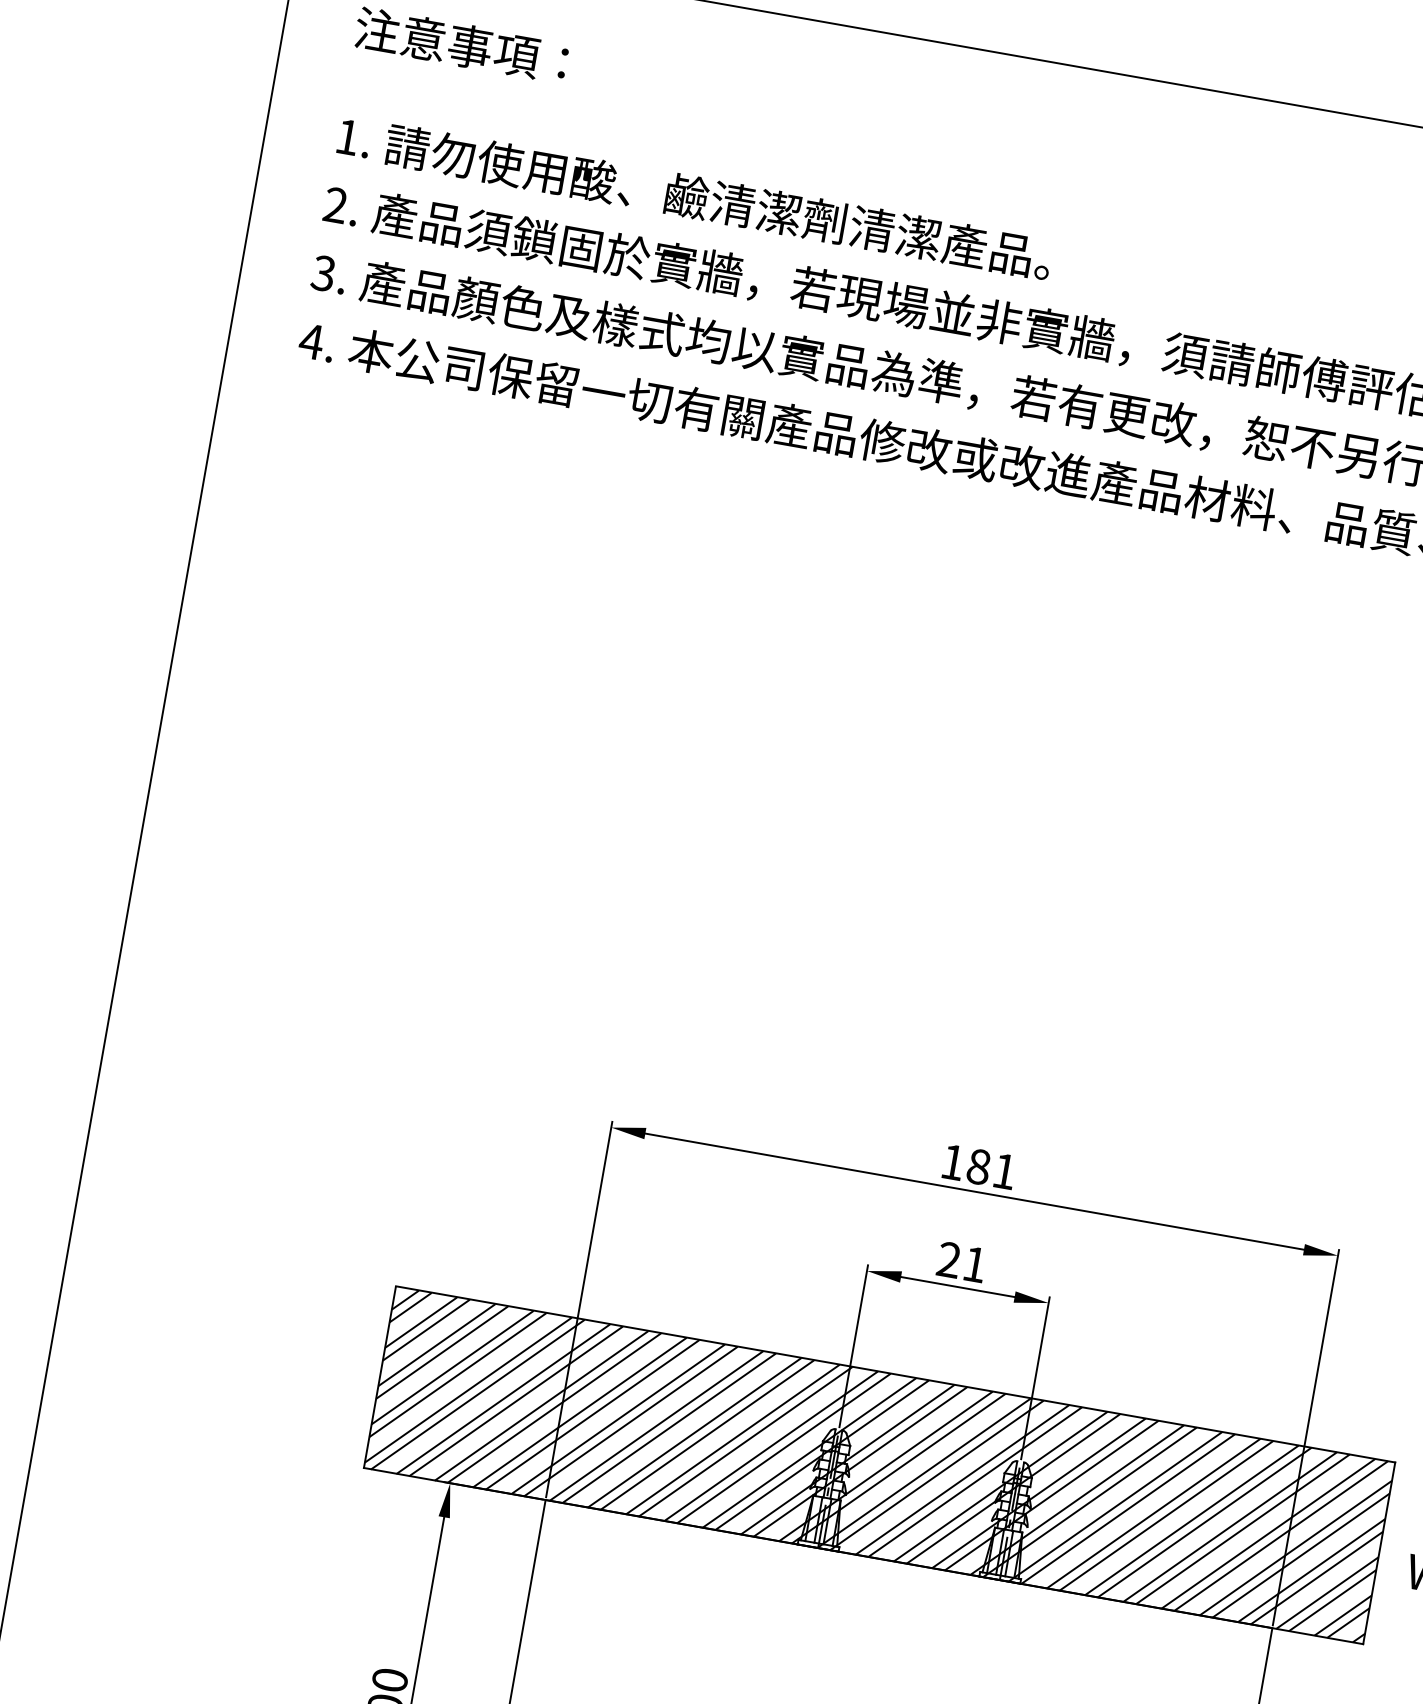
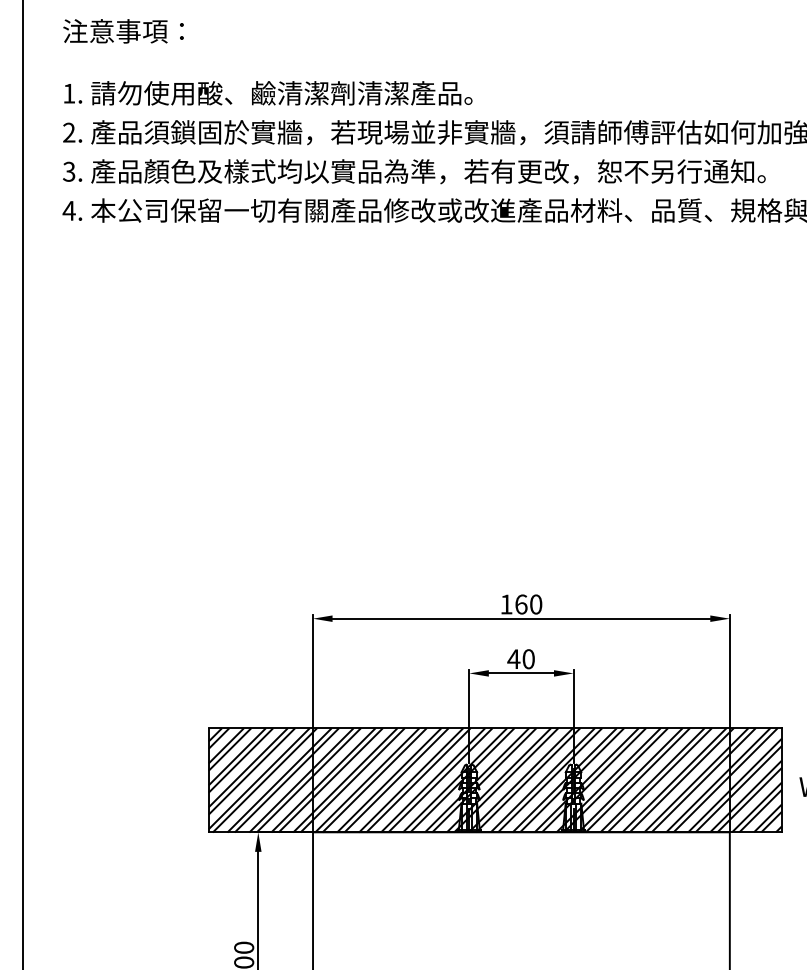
text: (991, 1169) -> (528, 604), 181 -> 160
text: (960, 1262) -> (520, 659), 21 -> 40

